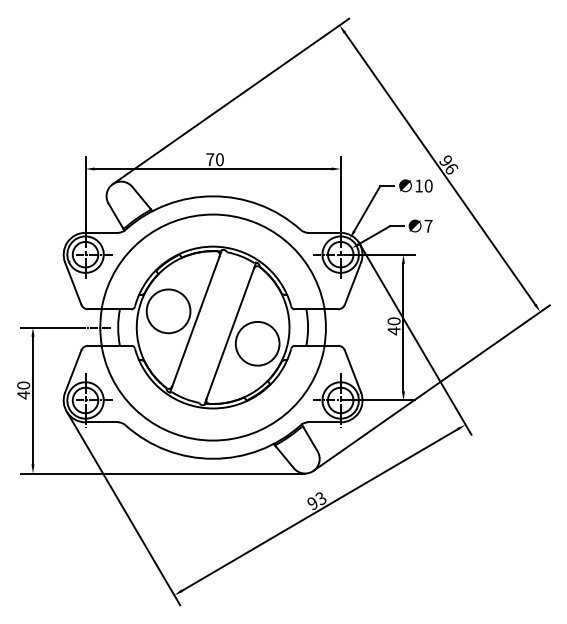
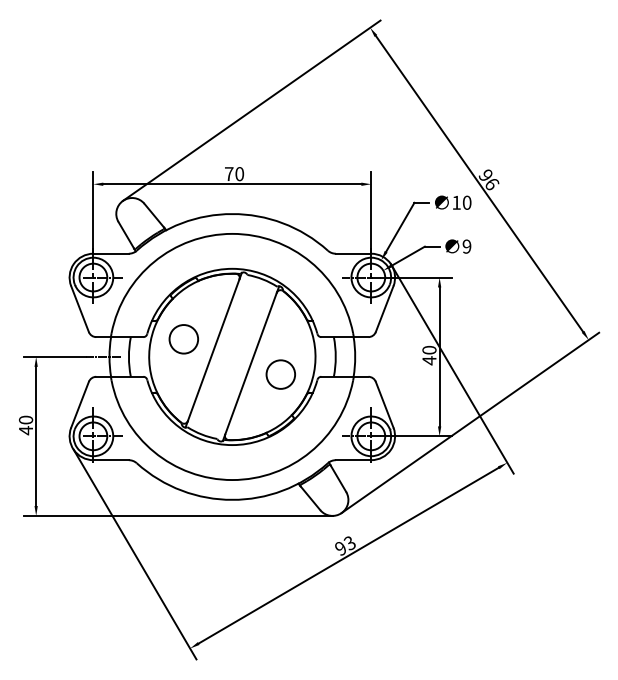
text: (428, 225) -> (466, 245), 7 -> 9
circle: (168, 311) -> (183, 339), size x0.6
circle: (257, 343) -> (280, 374), size x0.6

